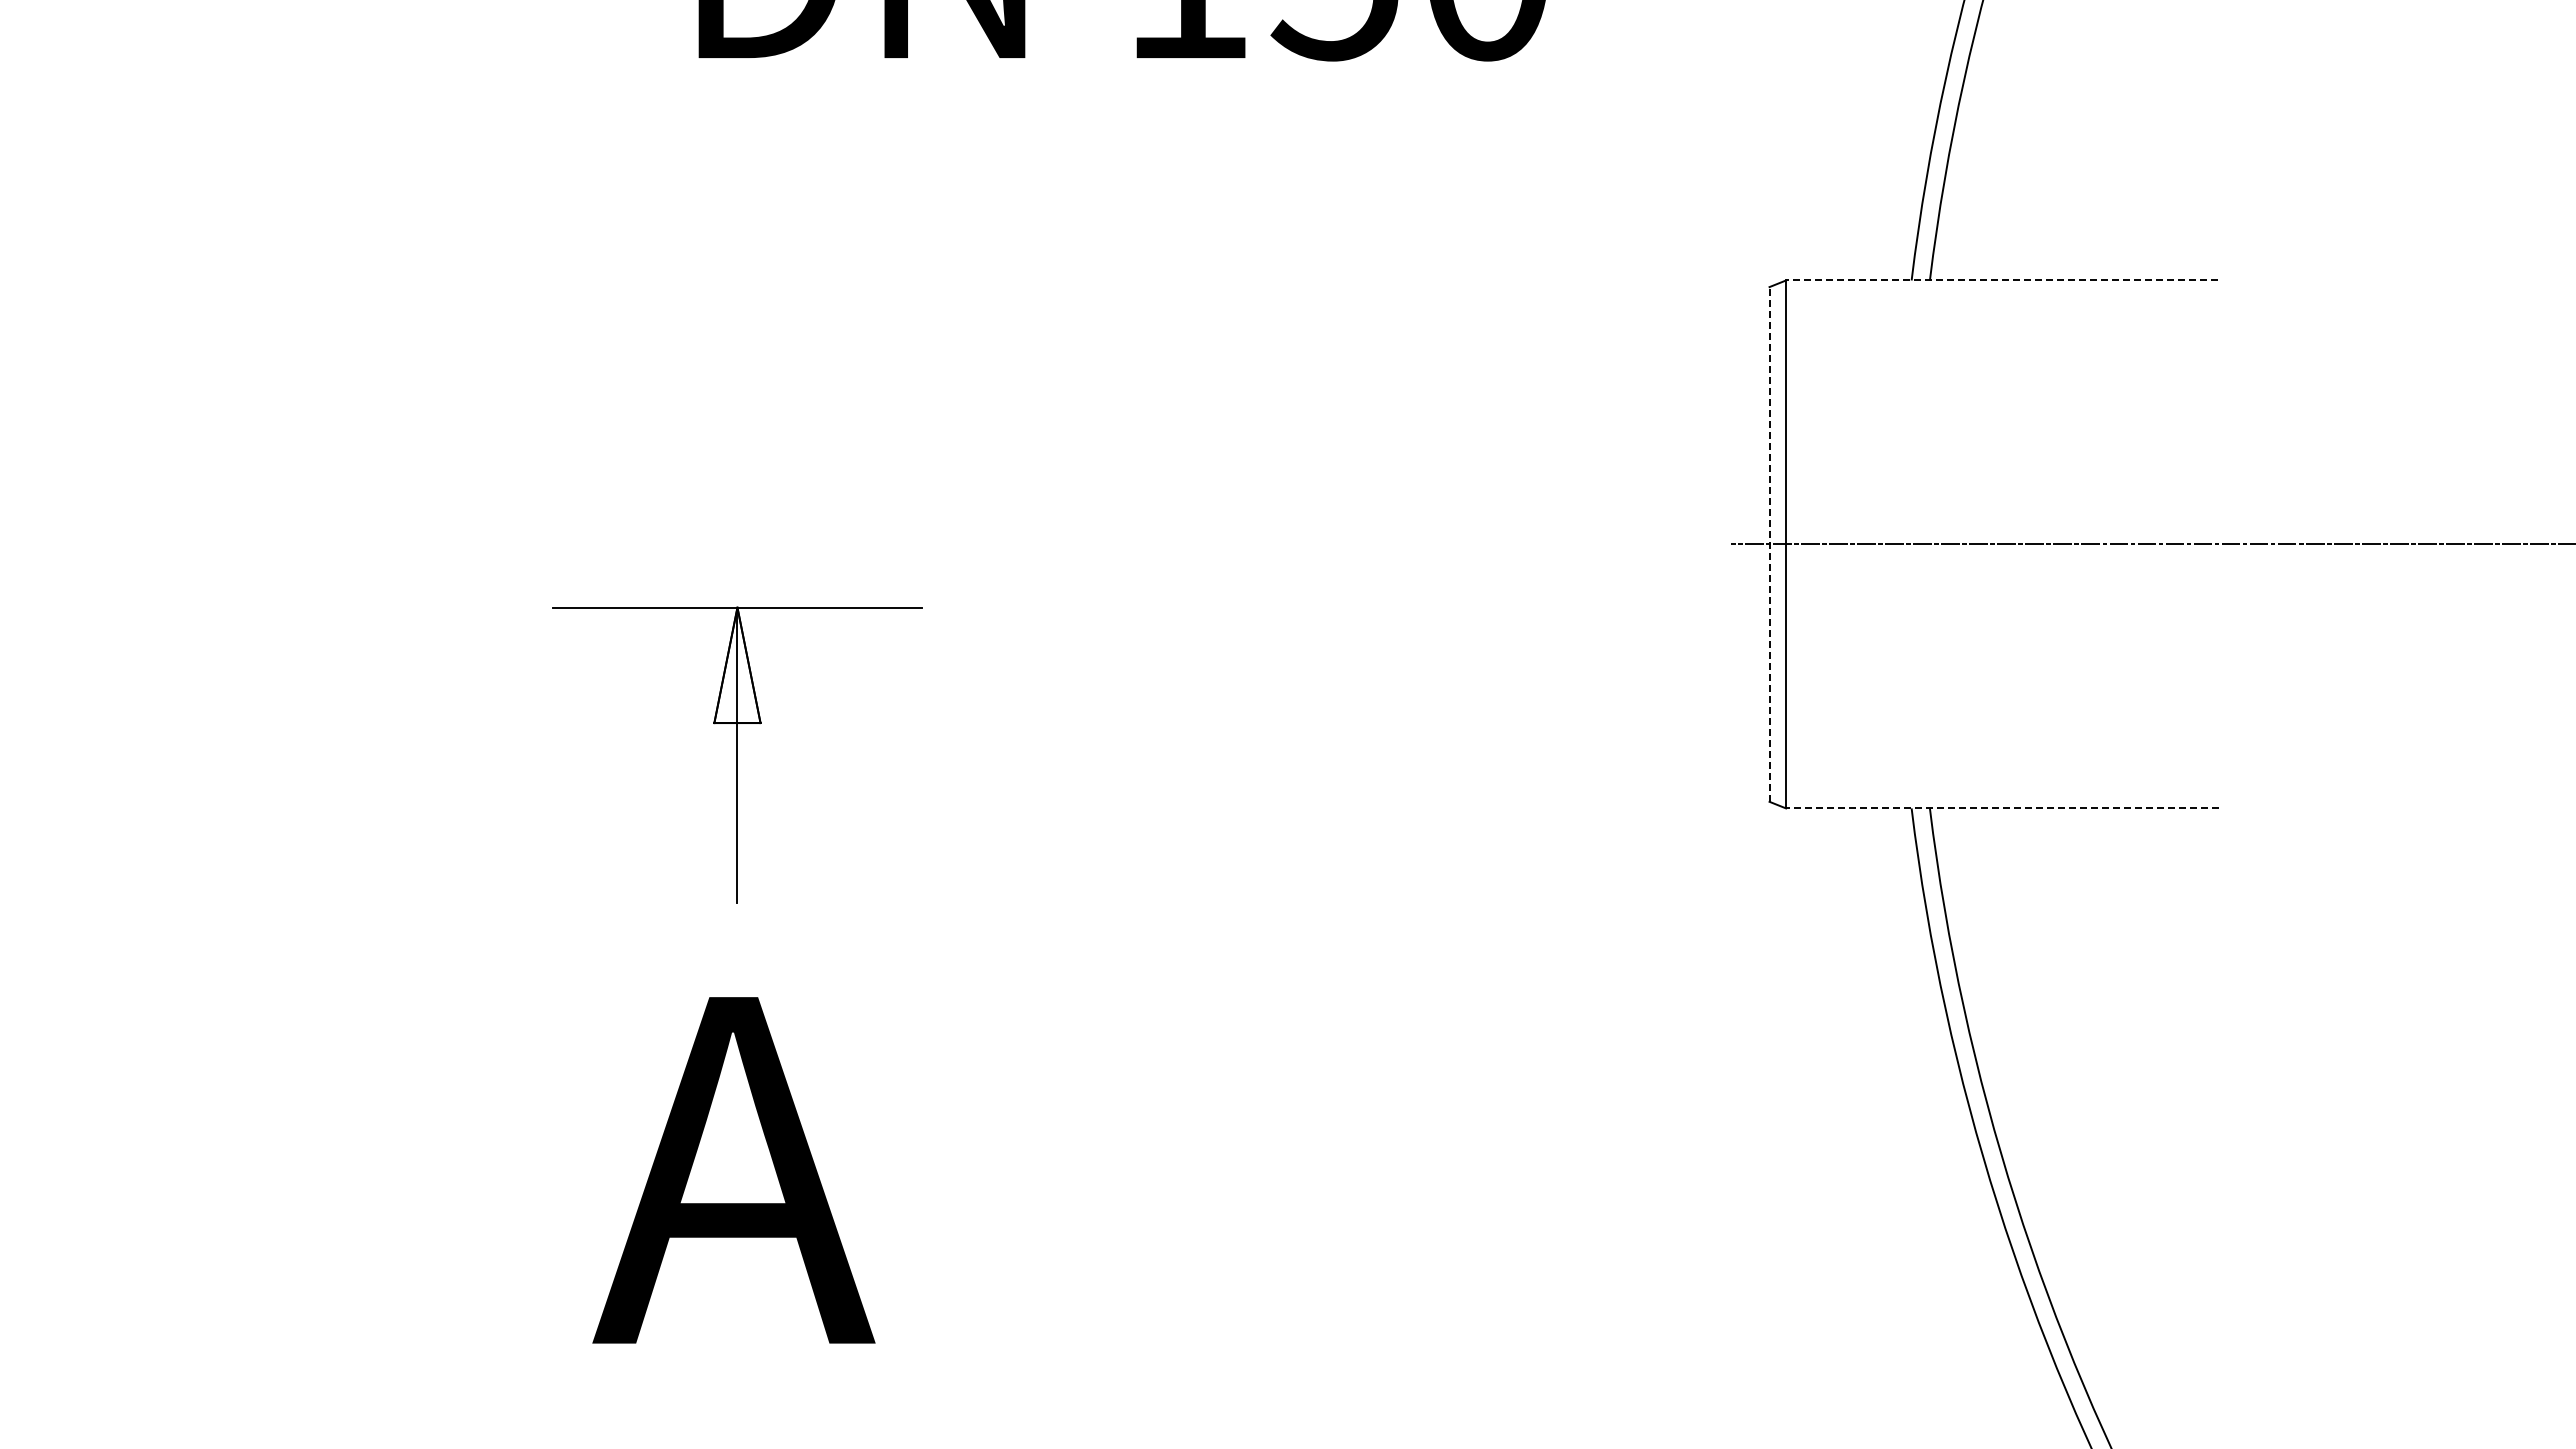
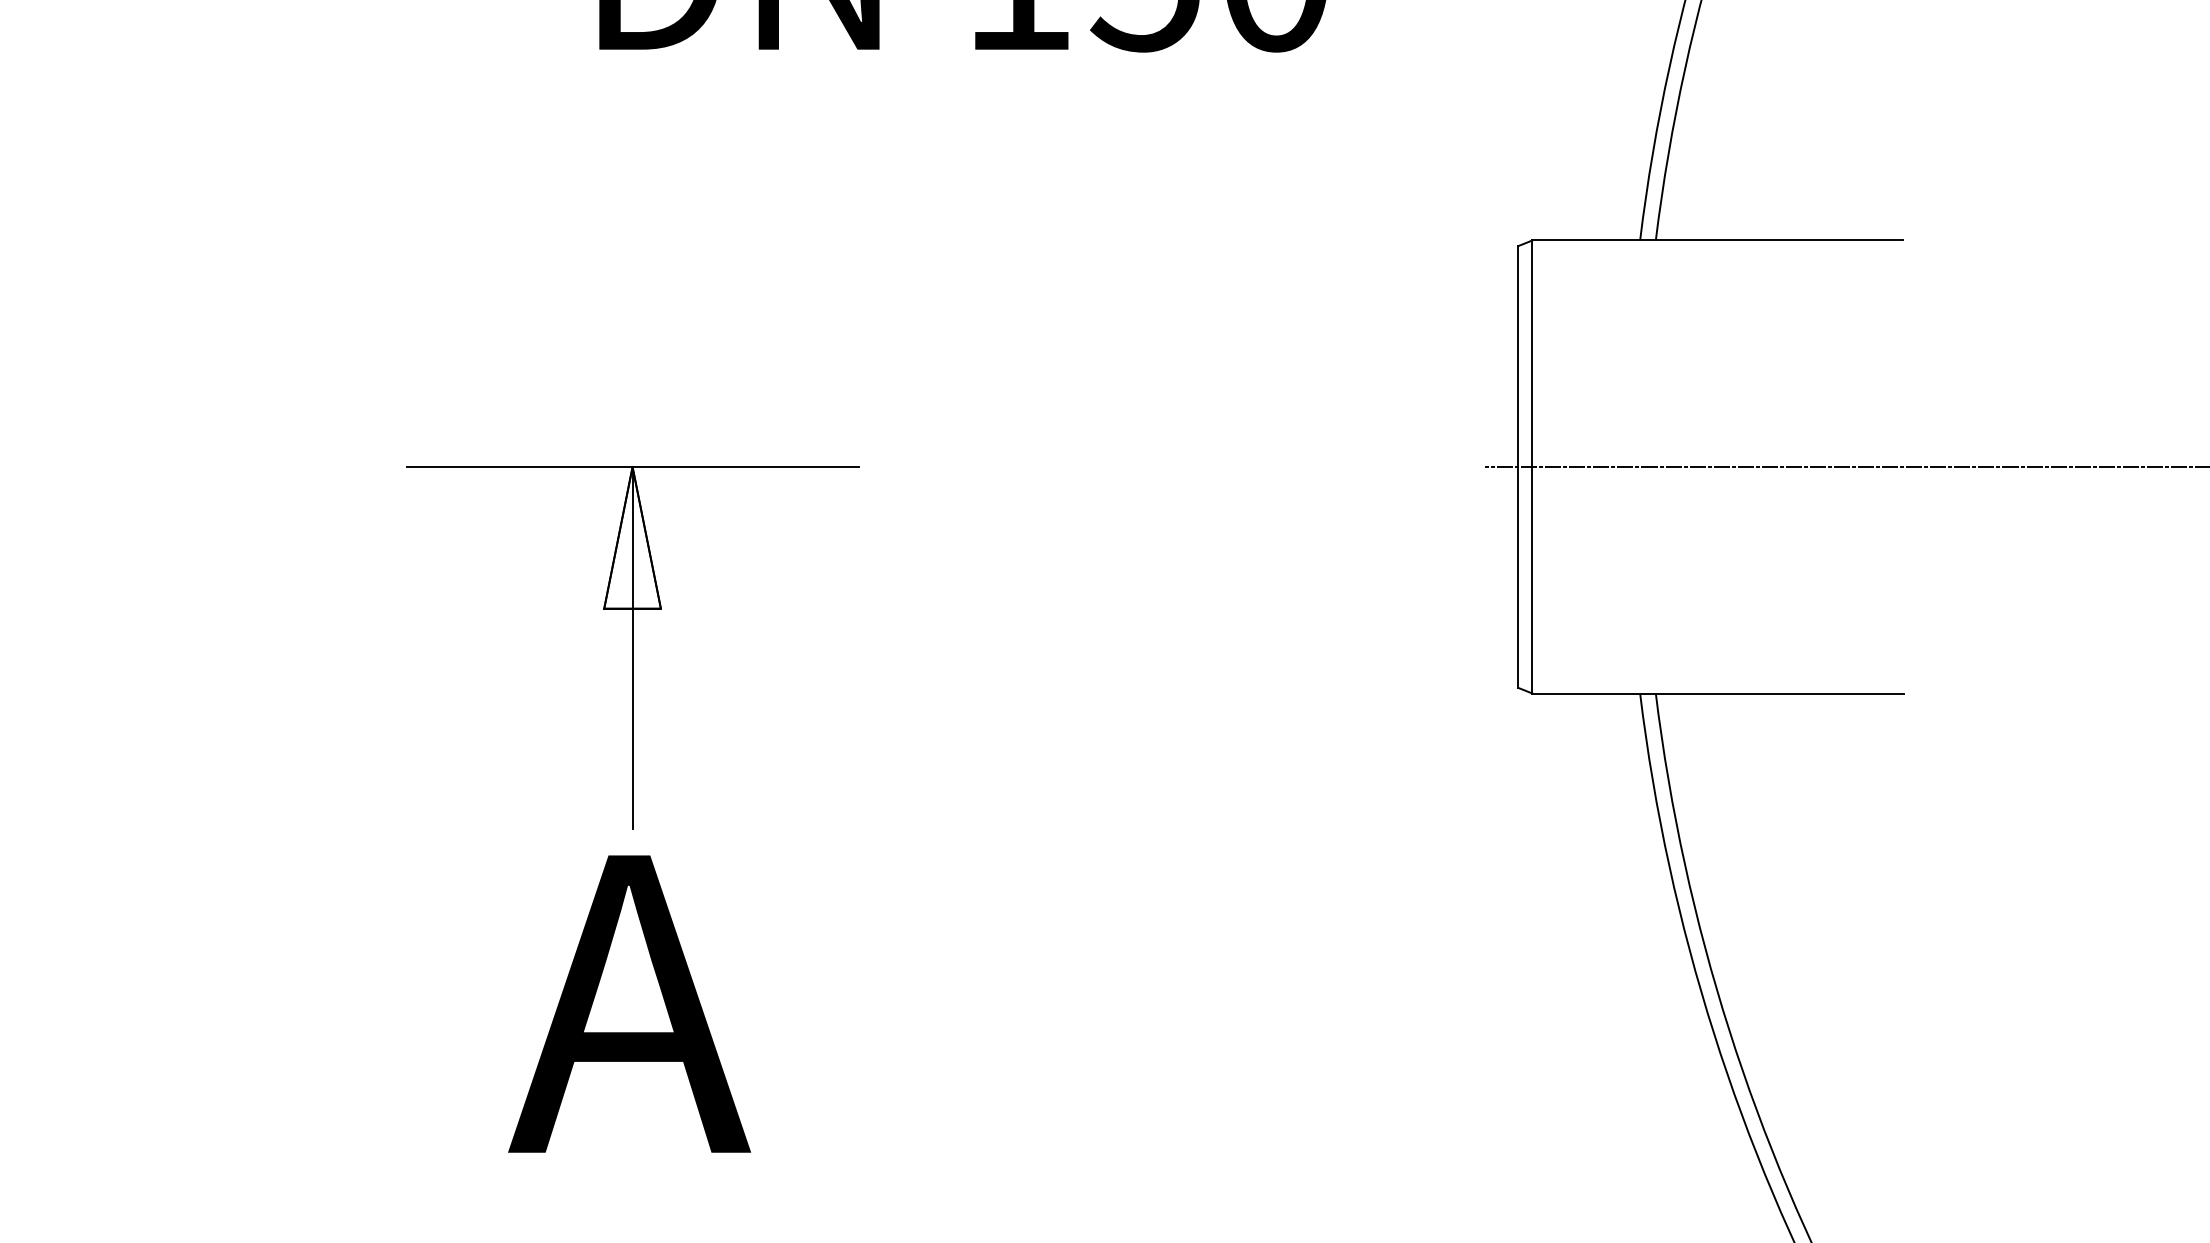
line: (2001, 280) -> (1717, 240), dashed -> solid
line: (1769, 543) -> (1518, 466), dashed -> solid
part: (737, 754) -> (632, 647), size x1.43
line: (2001, 808) -> (1717, 693), dashed -> solid

